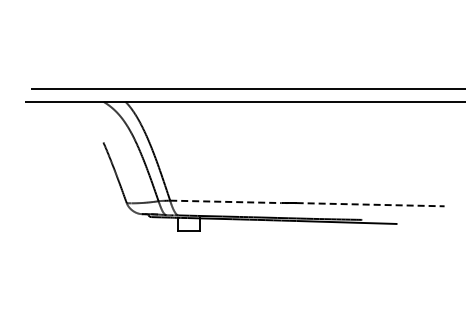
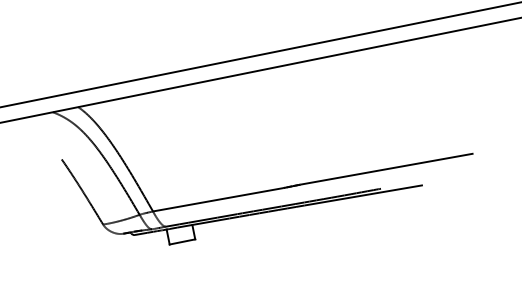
line: (225, 201) -> (217, 199), dashed -> solid
line: (370, 204) -> (386, 168), dashed -> solid

